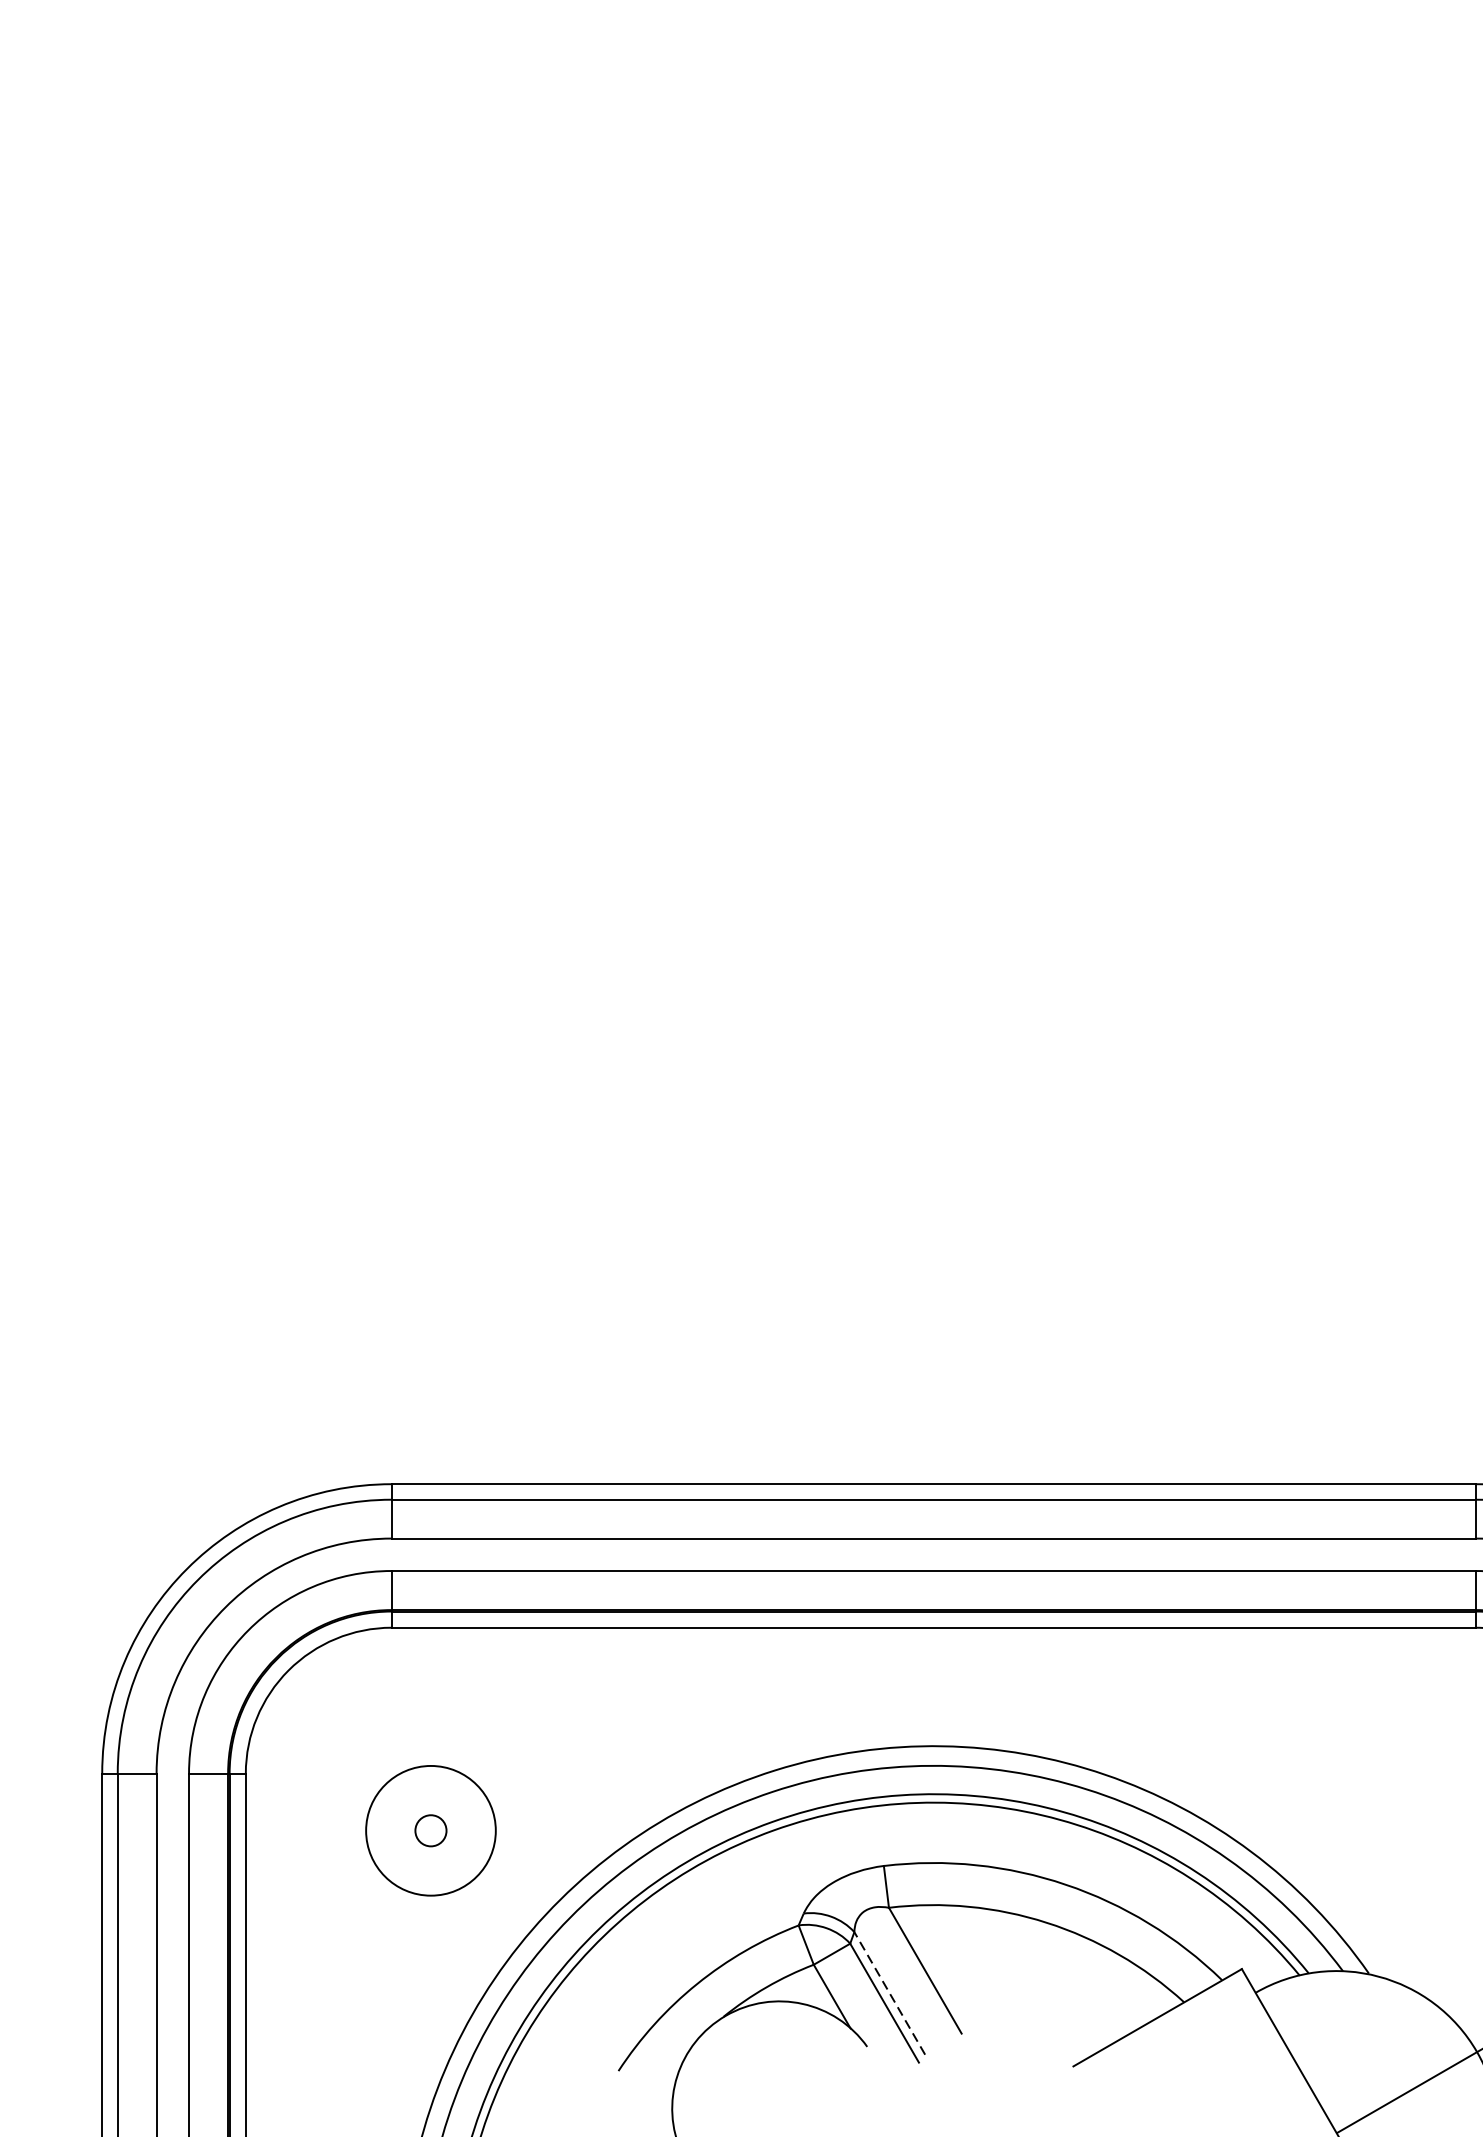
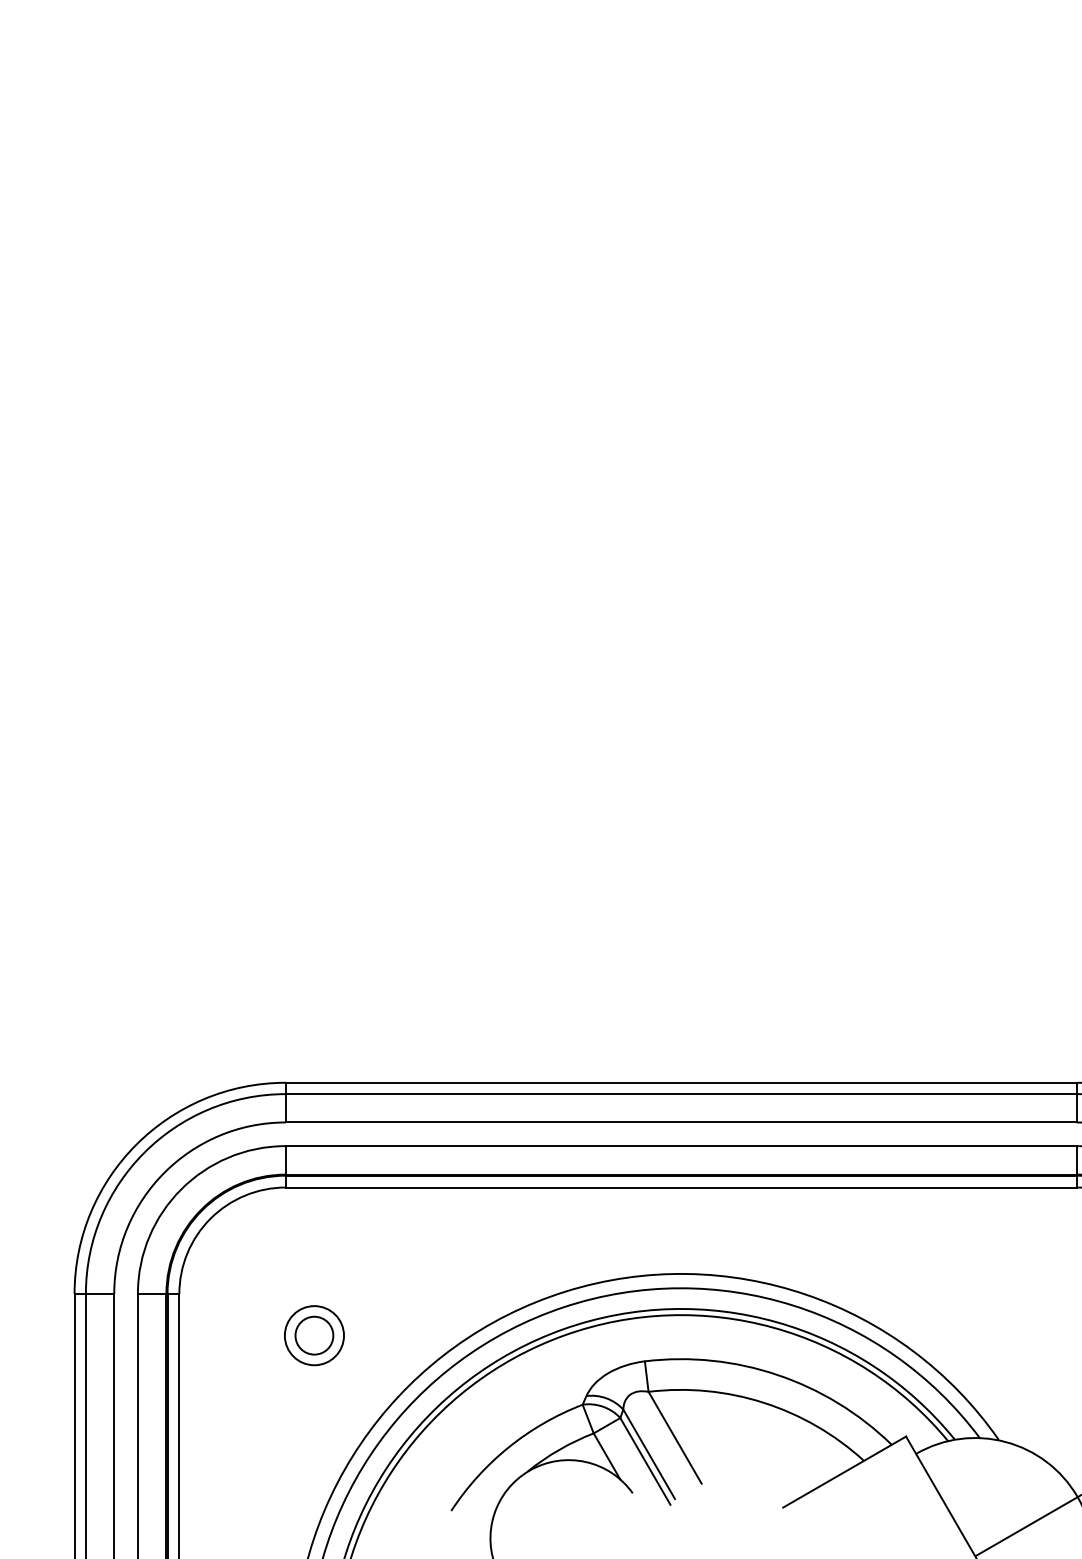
circle: (431, 1830) -> (314, 1335), size x0.62
circle: (431, 1830) -> (314, 1335), size x1.67
line: (890, 1993) -> (649, 1454), dashed -> solid

